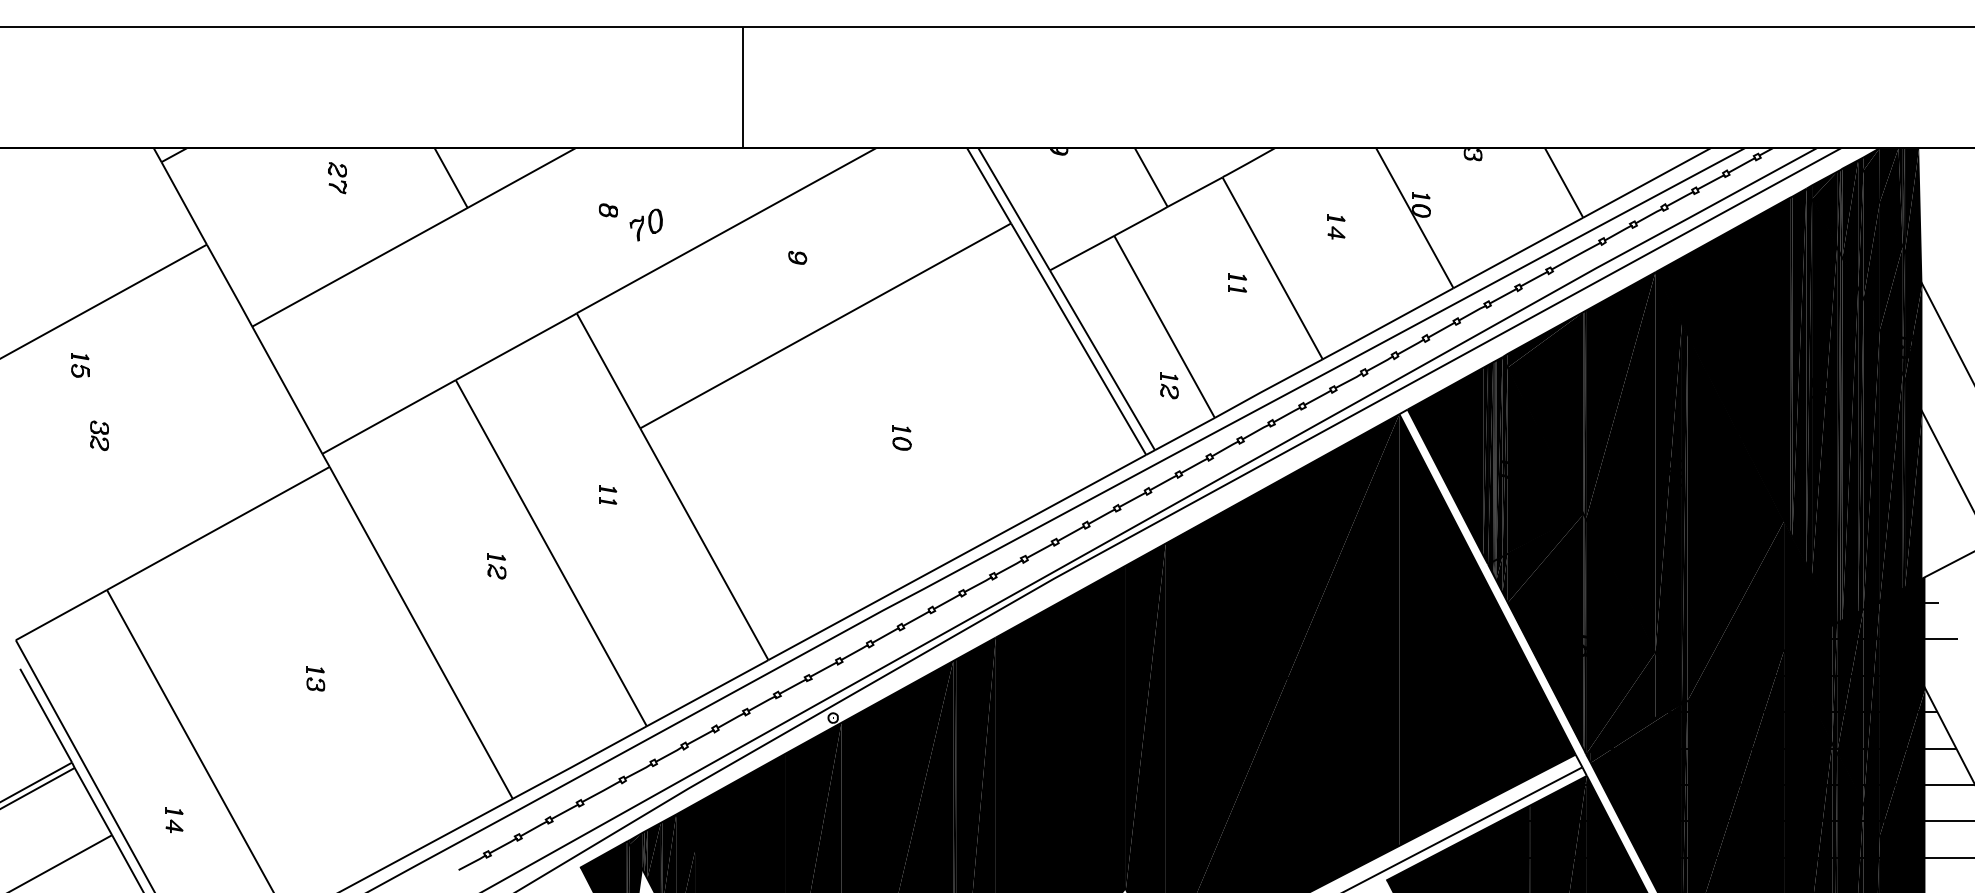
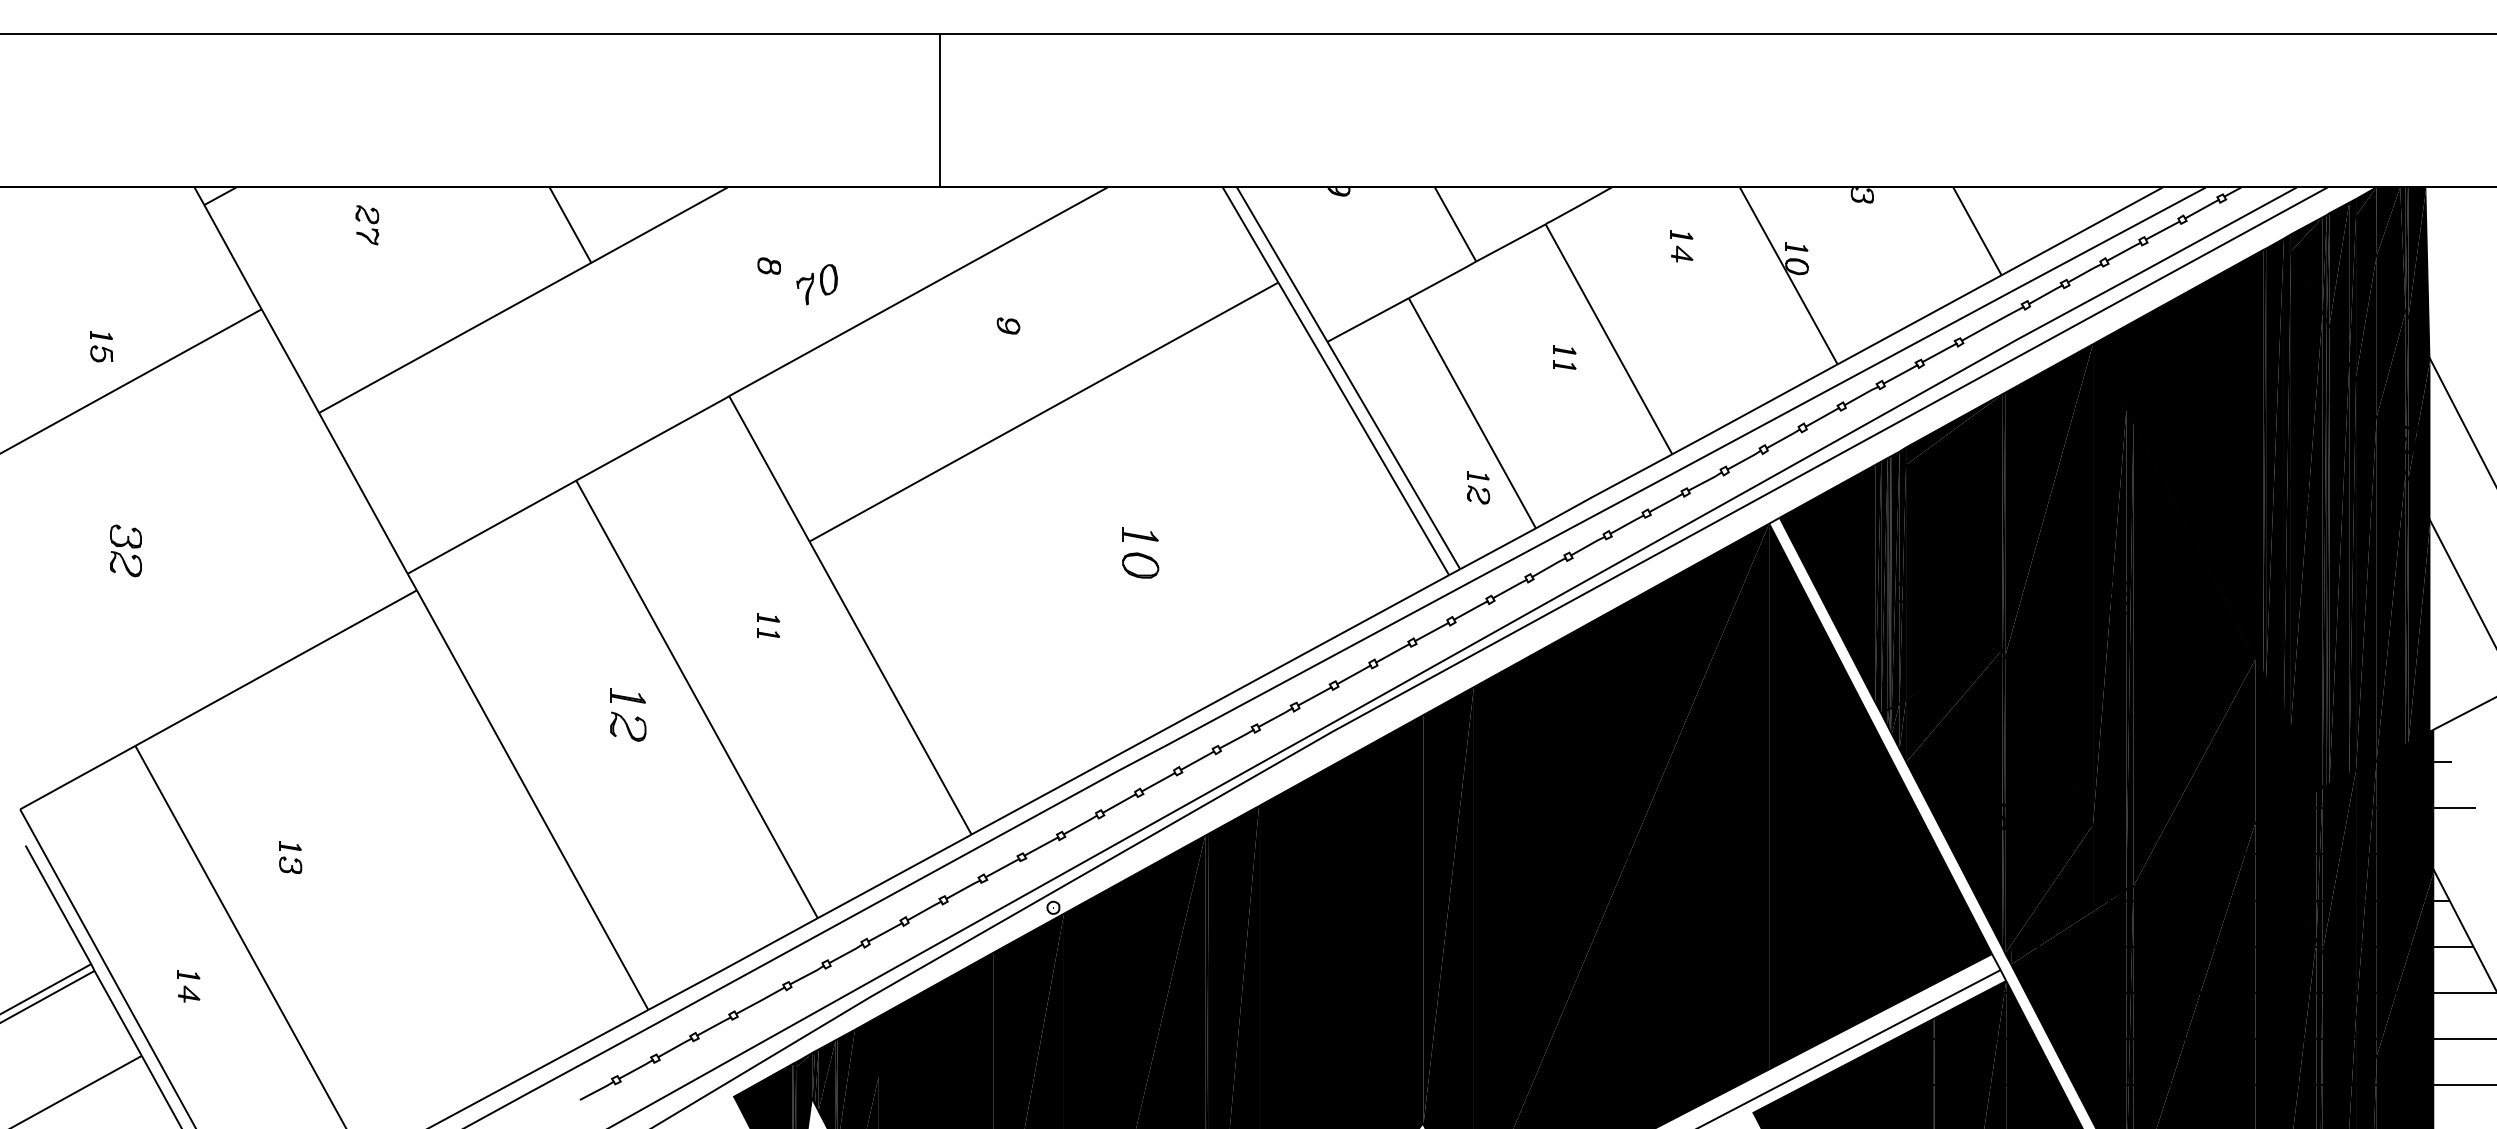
part: (337, 178) -> (367, 225), moved
part: (1336, 226) -> (1682, 245), moved
part: (80, 365) -> (101, 347), moved
part: (99, 435) -> (125, 550), size x1.4
part: (901, 437) -> (1139, 553), size x1.6
part: (496, 566) -> (627, 716), size x1.6
part: (315, 678) -> (290, 857), moved
part: (174, 819) -> (189, 985), moved

